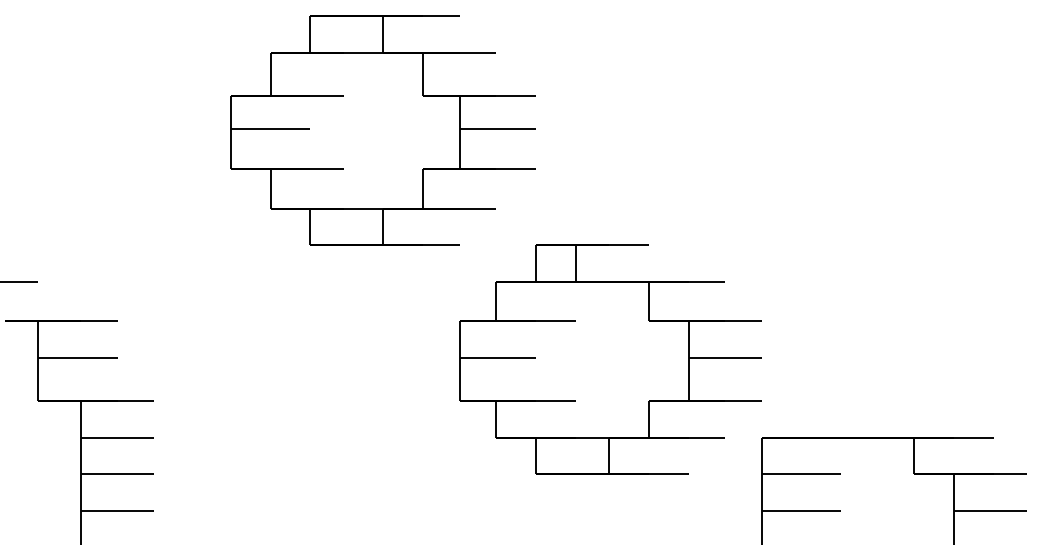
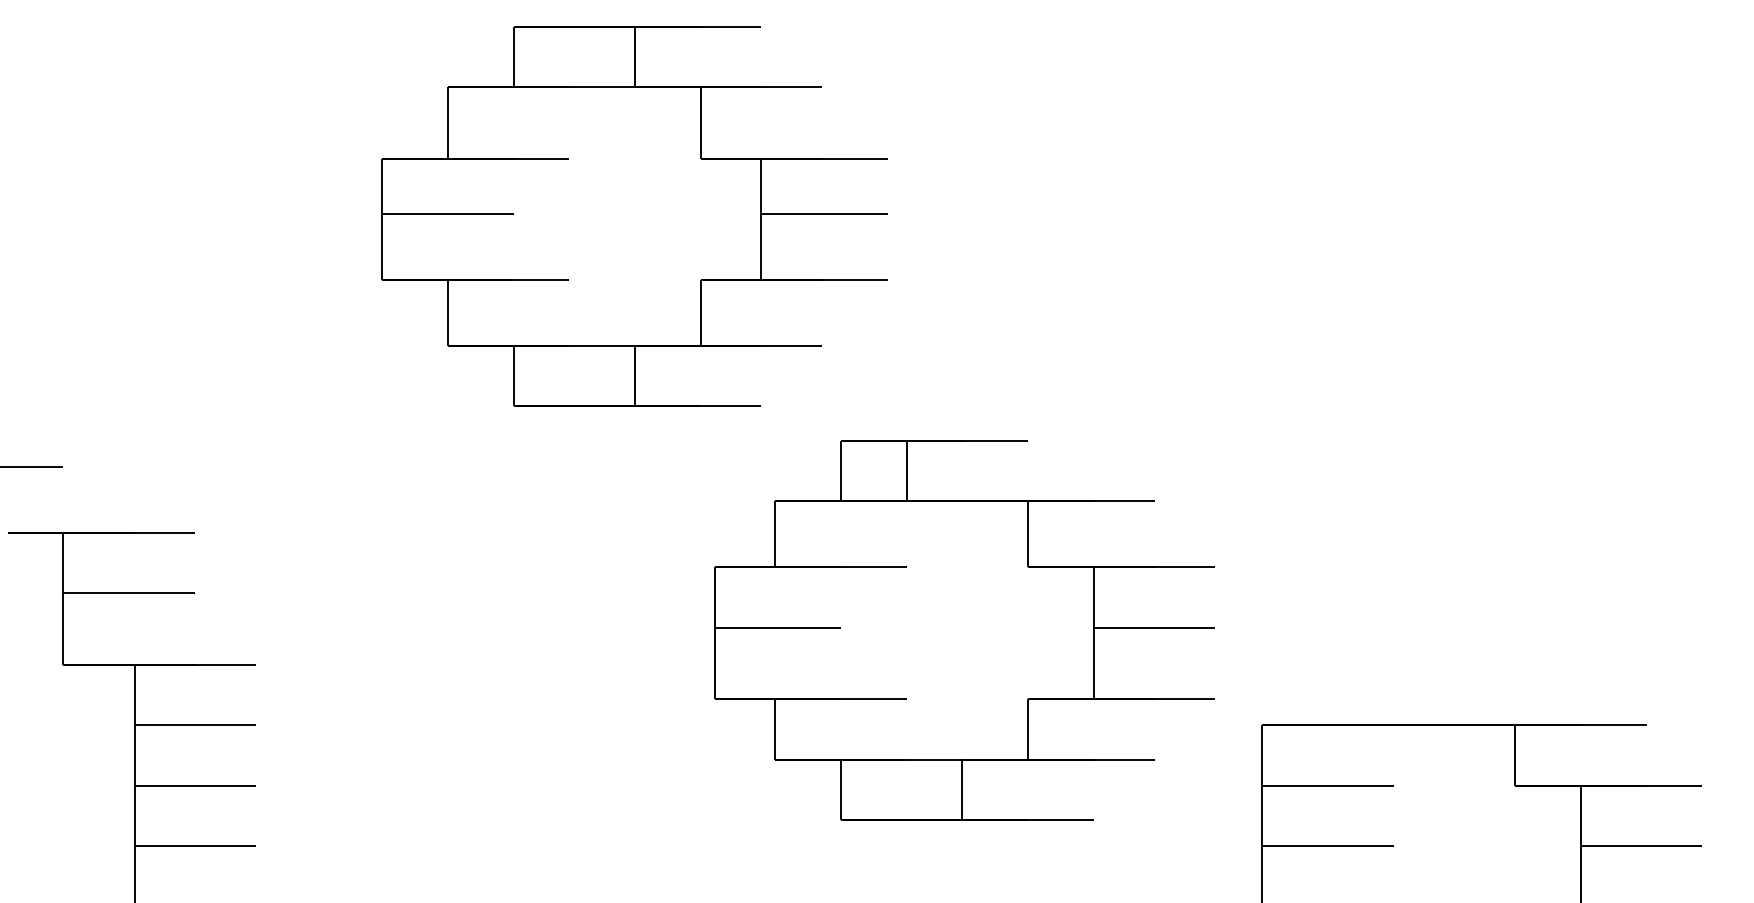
part: (610, 359) -> (964, 630), moved

